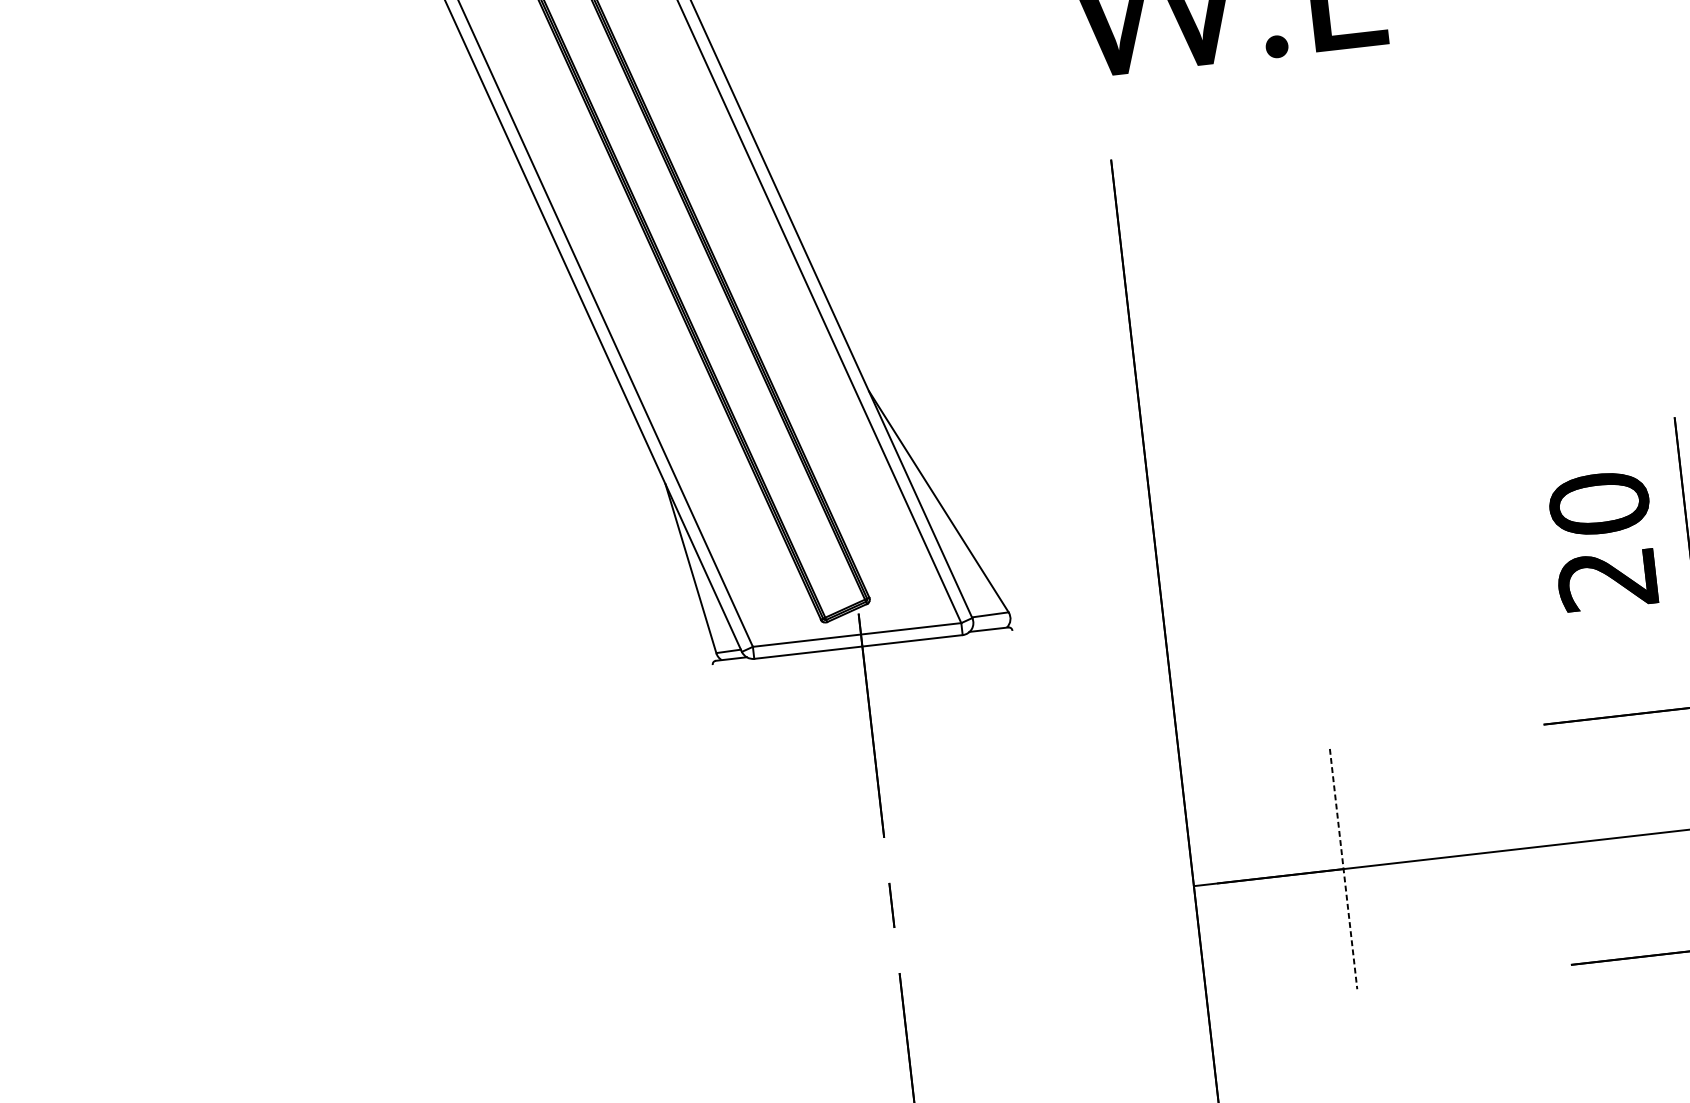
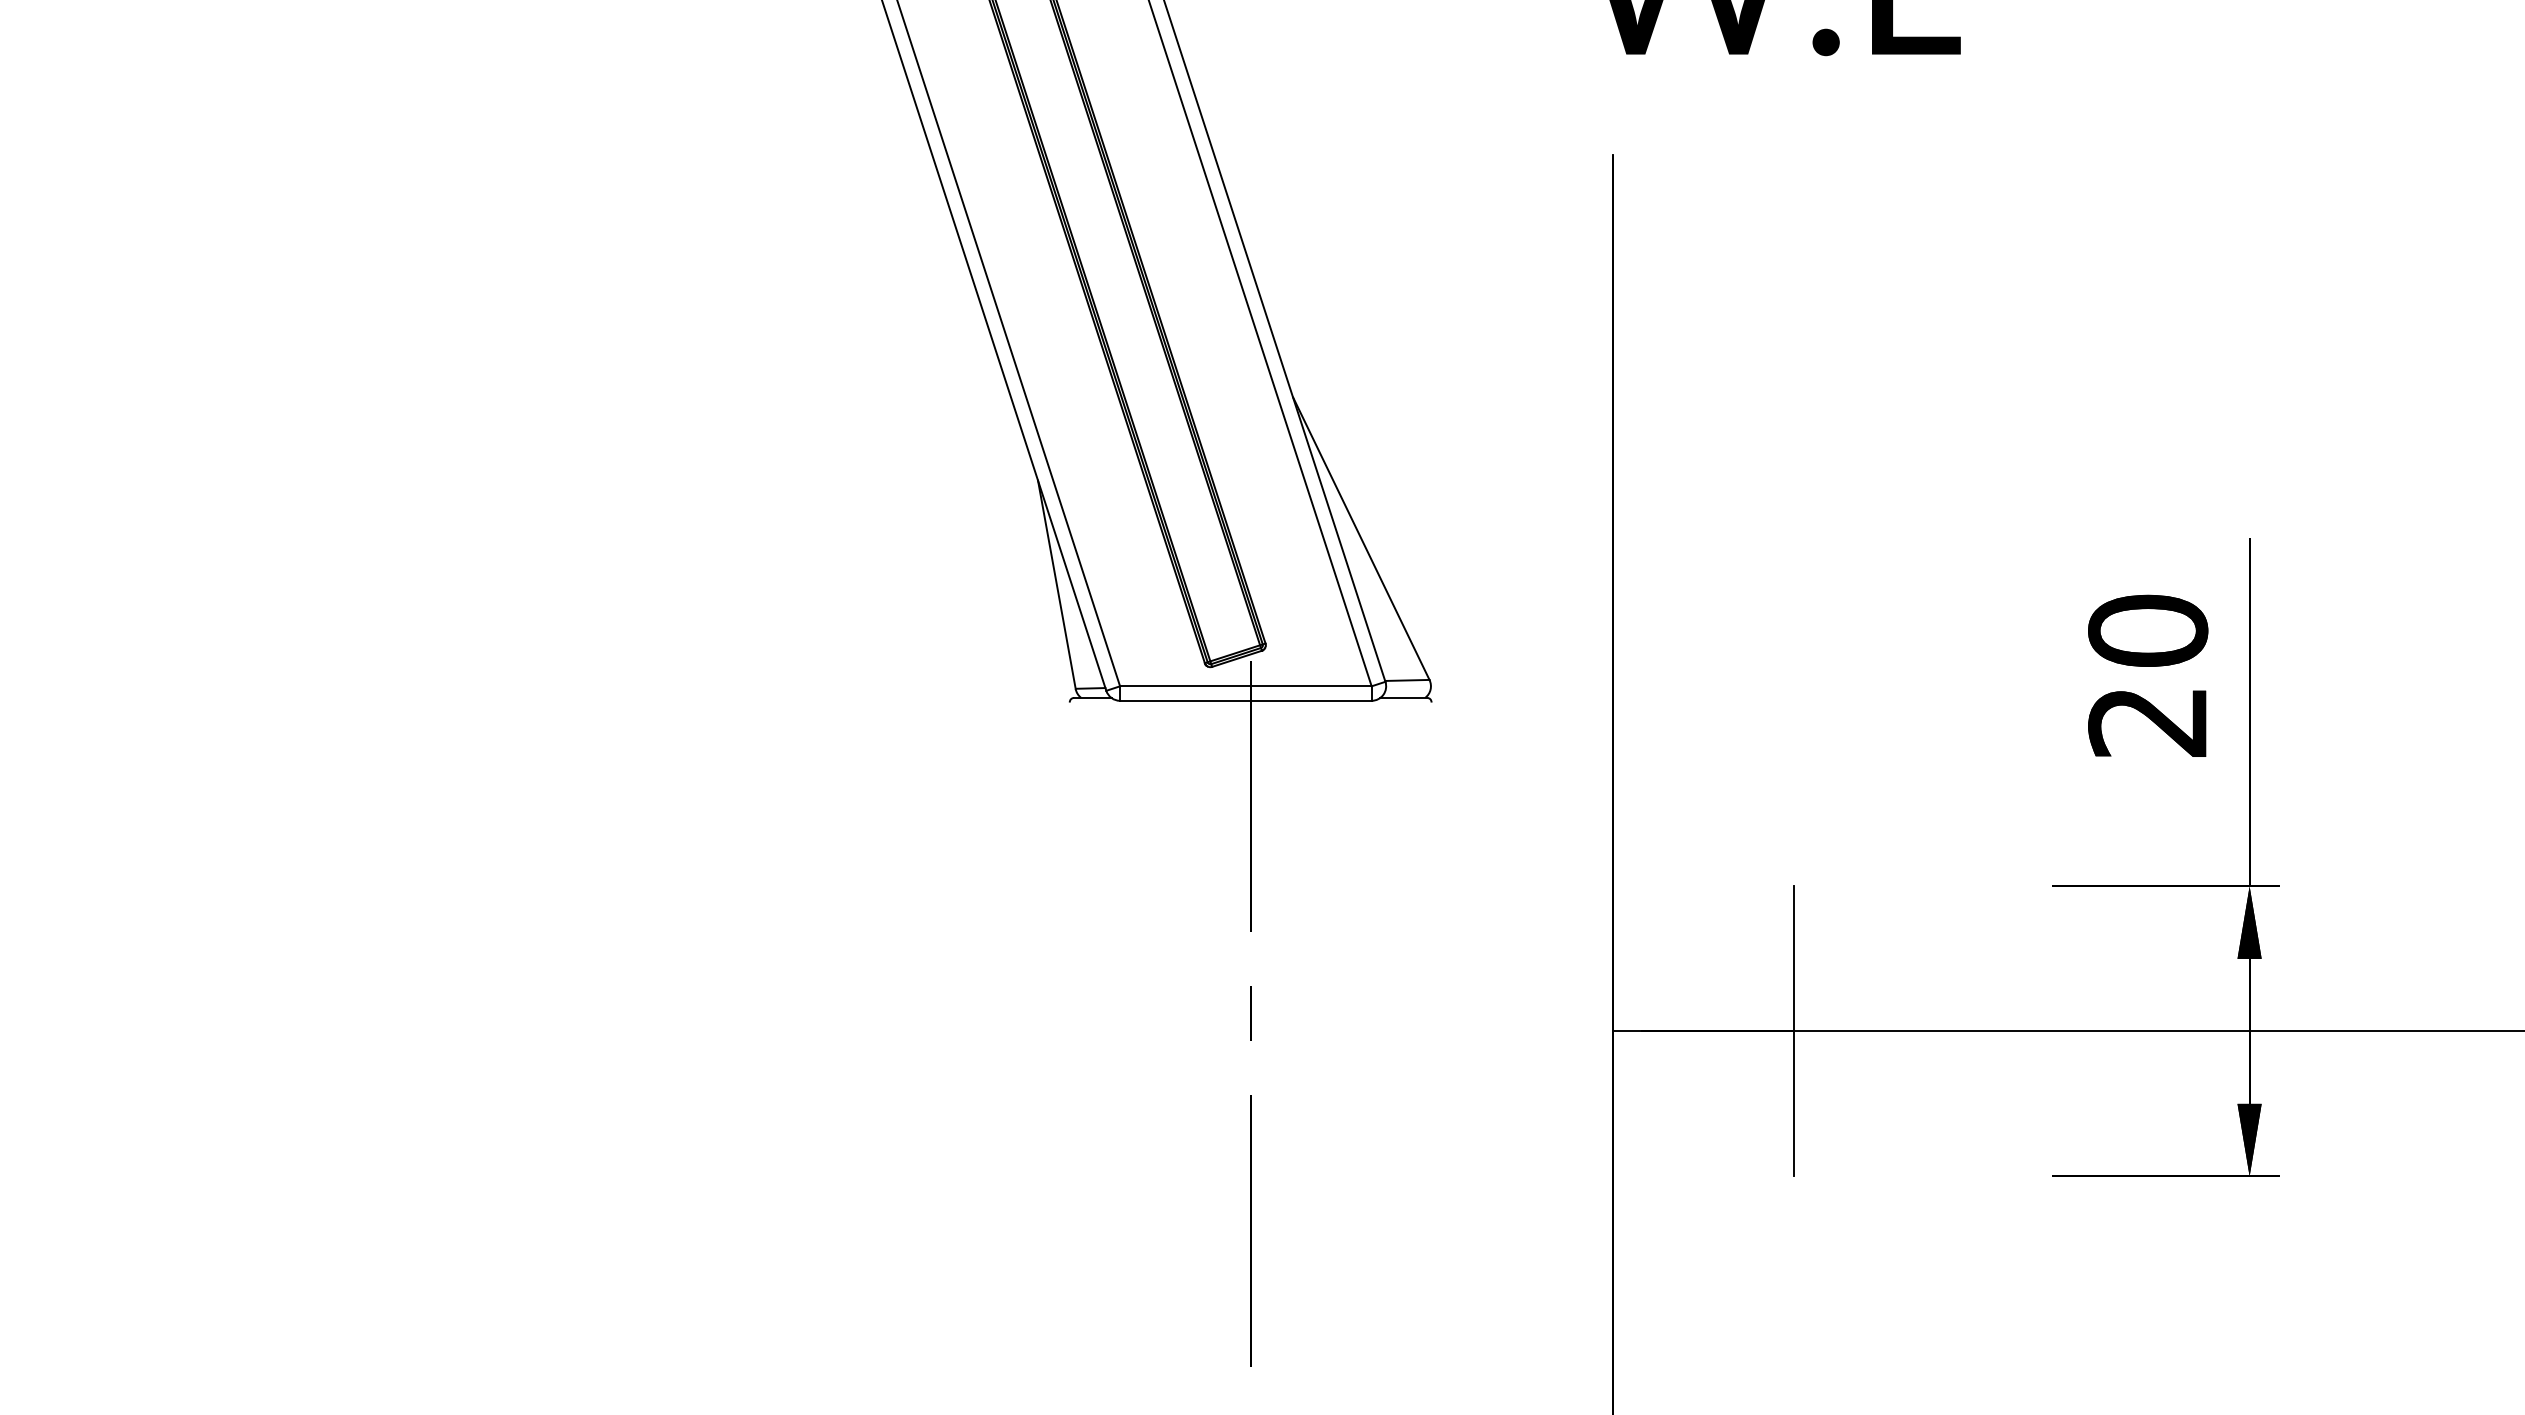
line: (1343, 869) -> (1793, 1031), dashed -> solid

